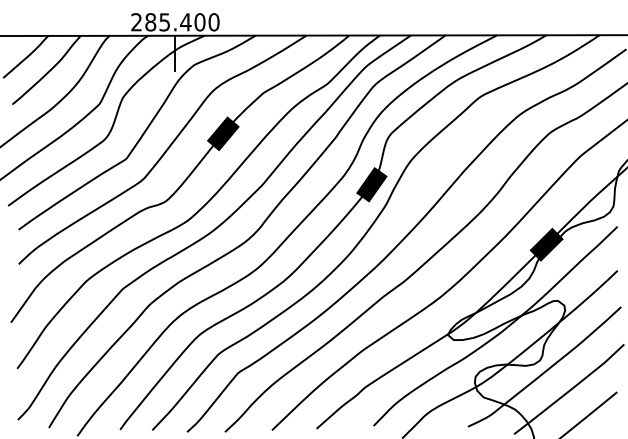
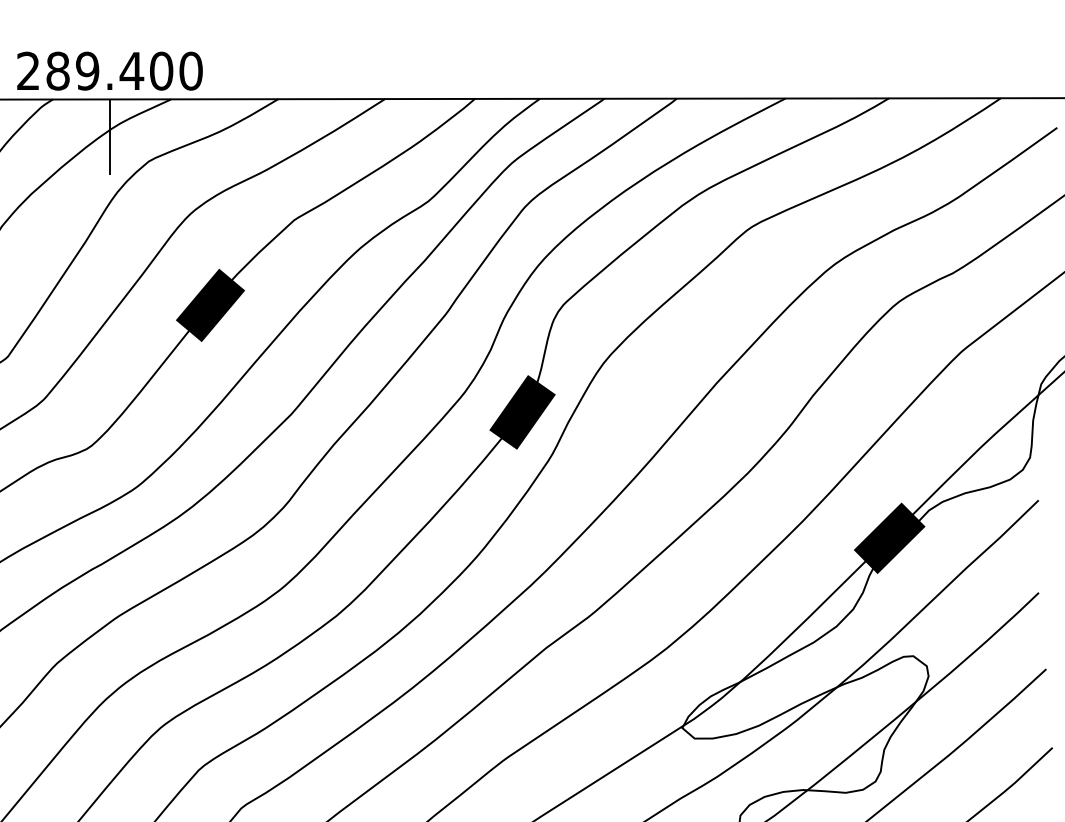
text: (164, 22) -> (86, 71), 285.400 -> 289.400

